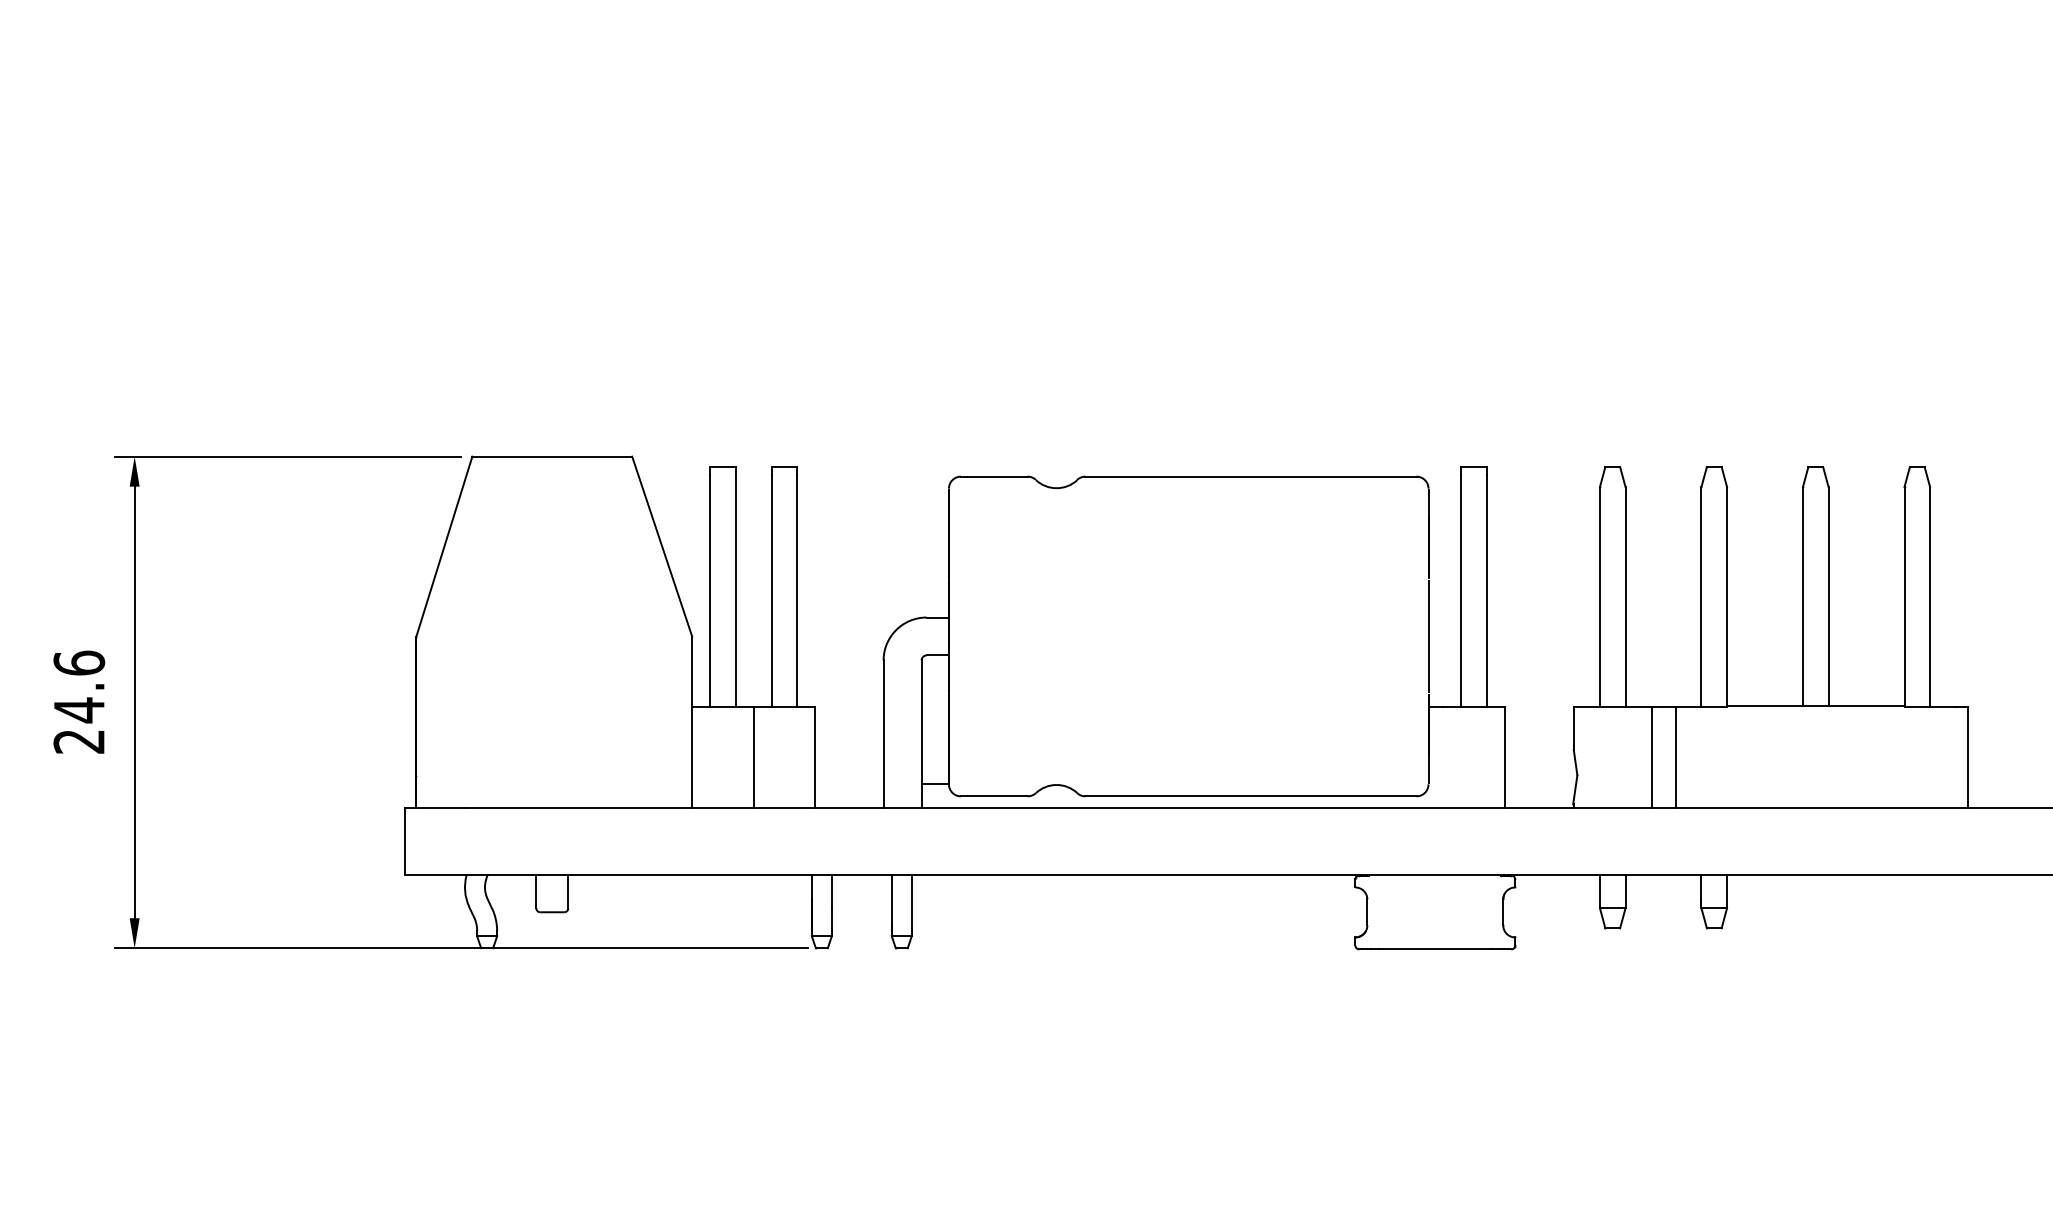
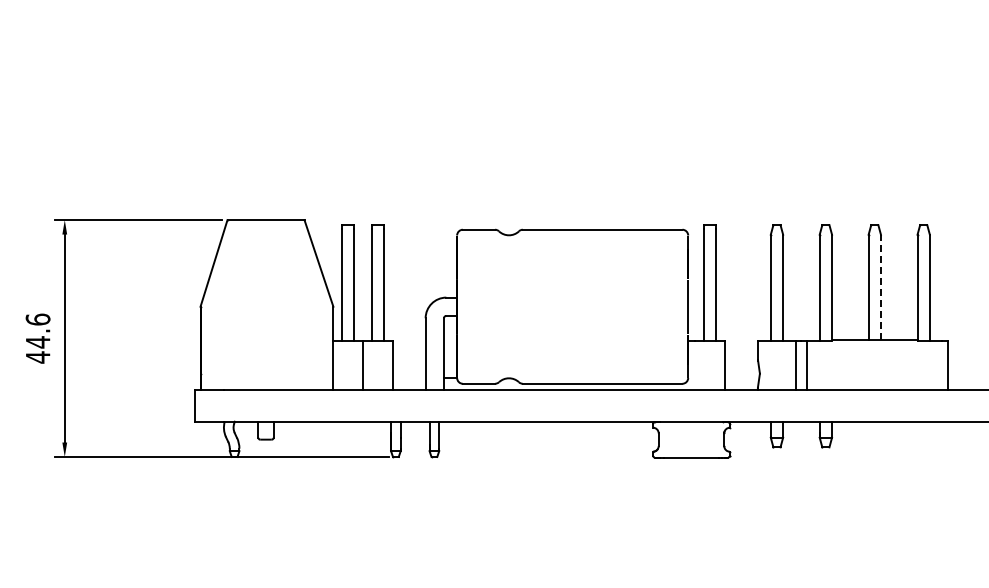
line: (1827, 596) -> (880, 287), solid -> dashed
text: (78, 741) -> (37, 357), 24.6 -> 44.6

